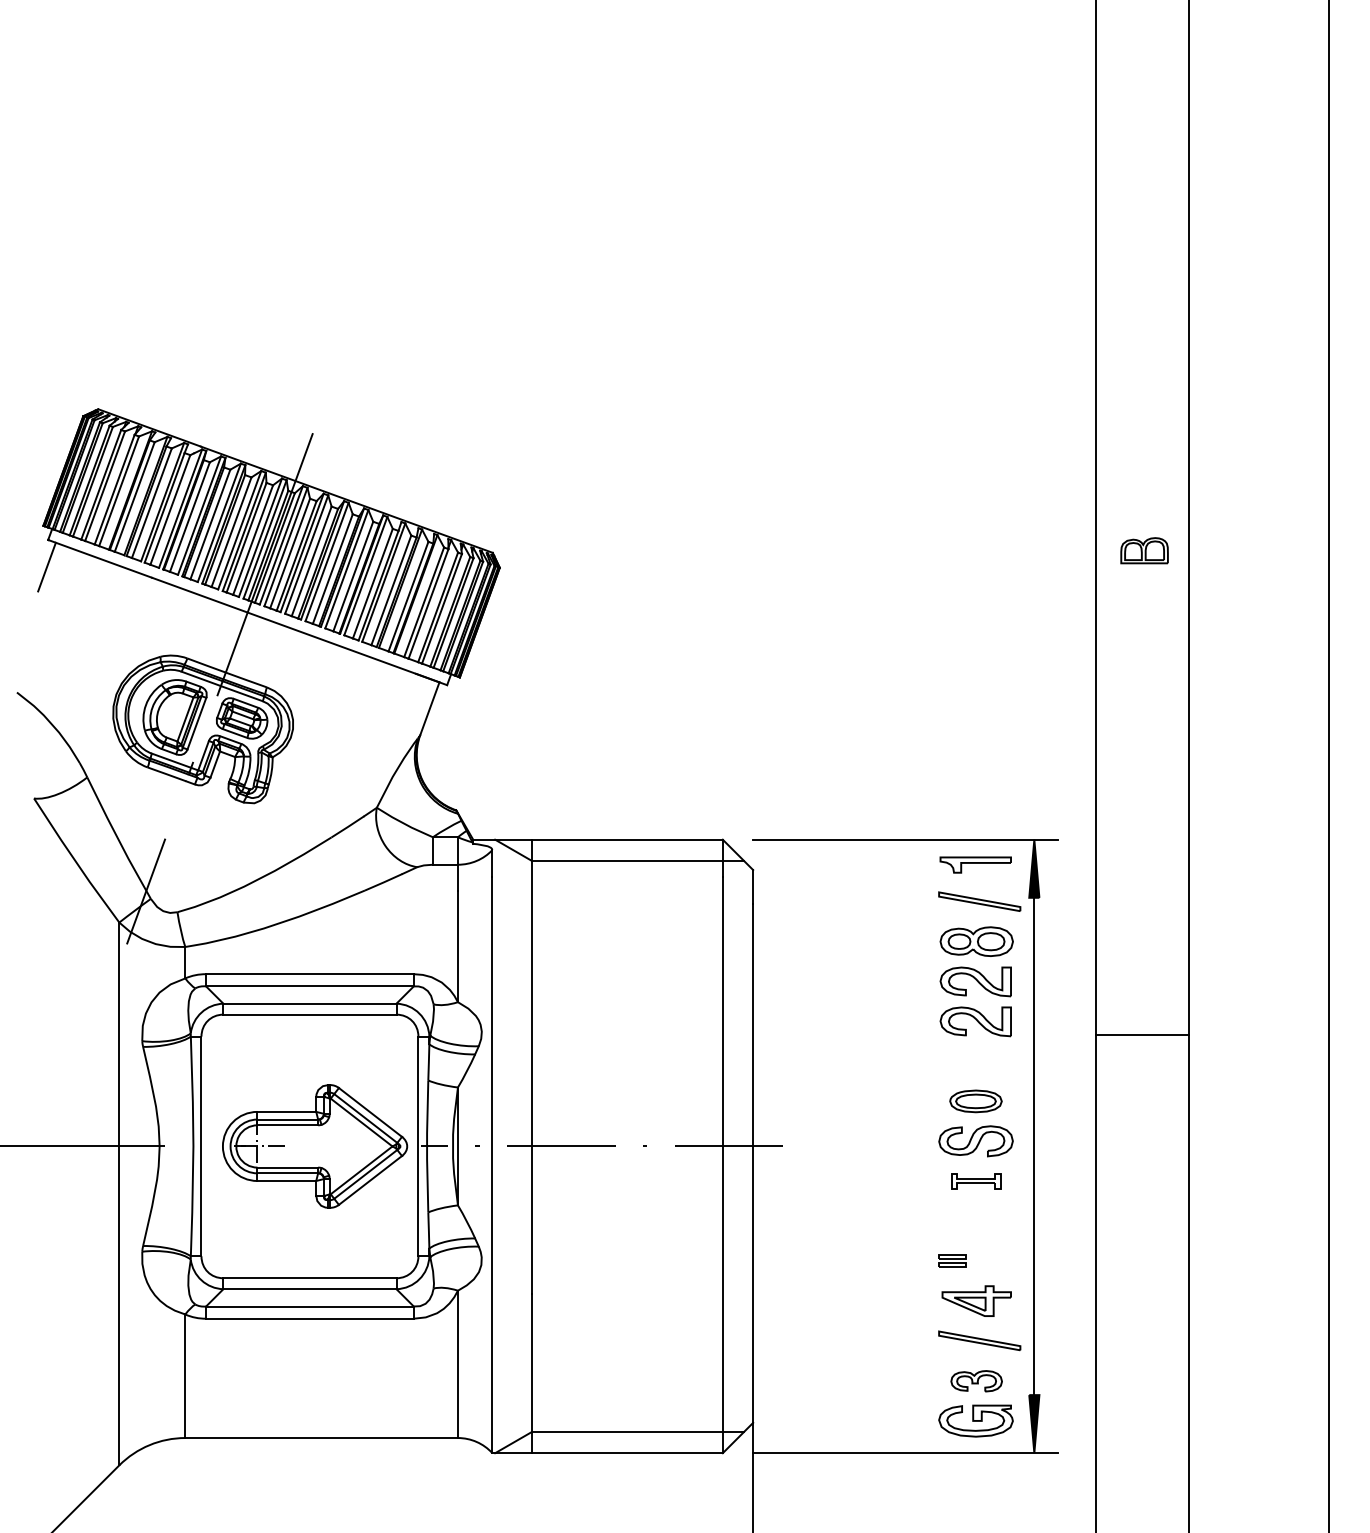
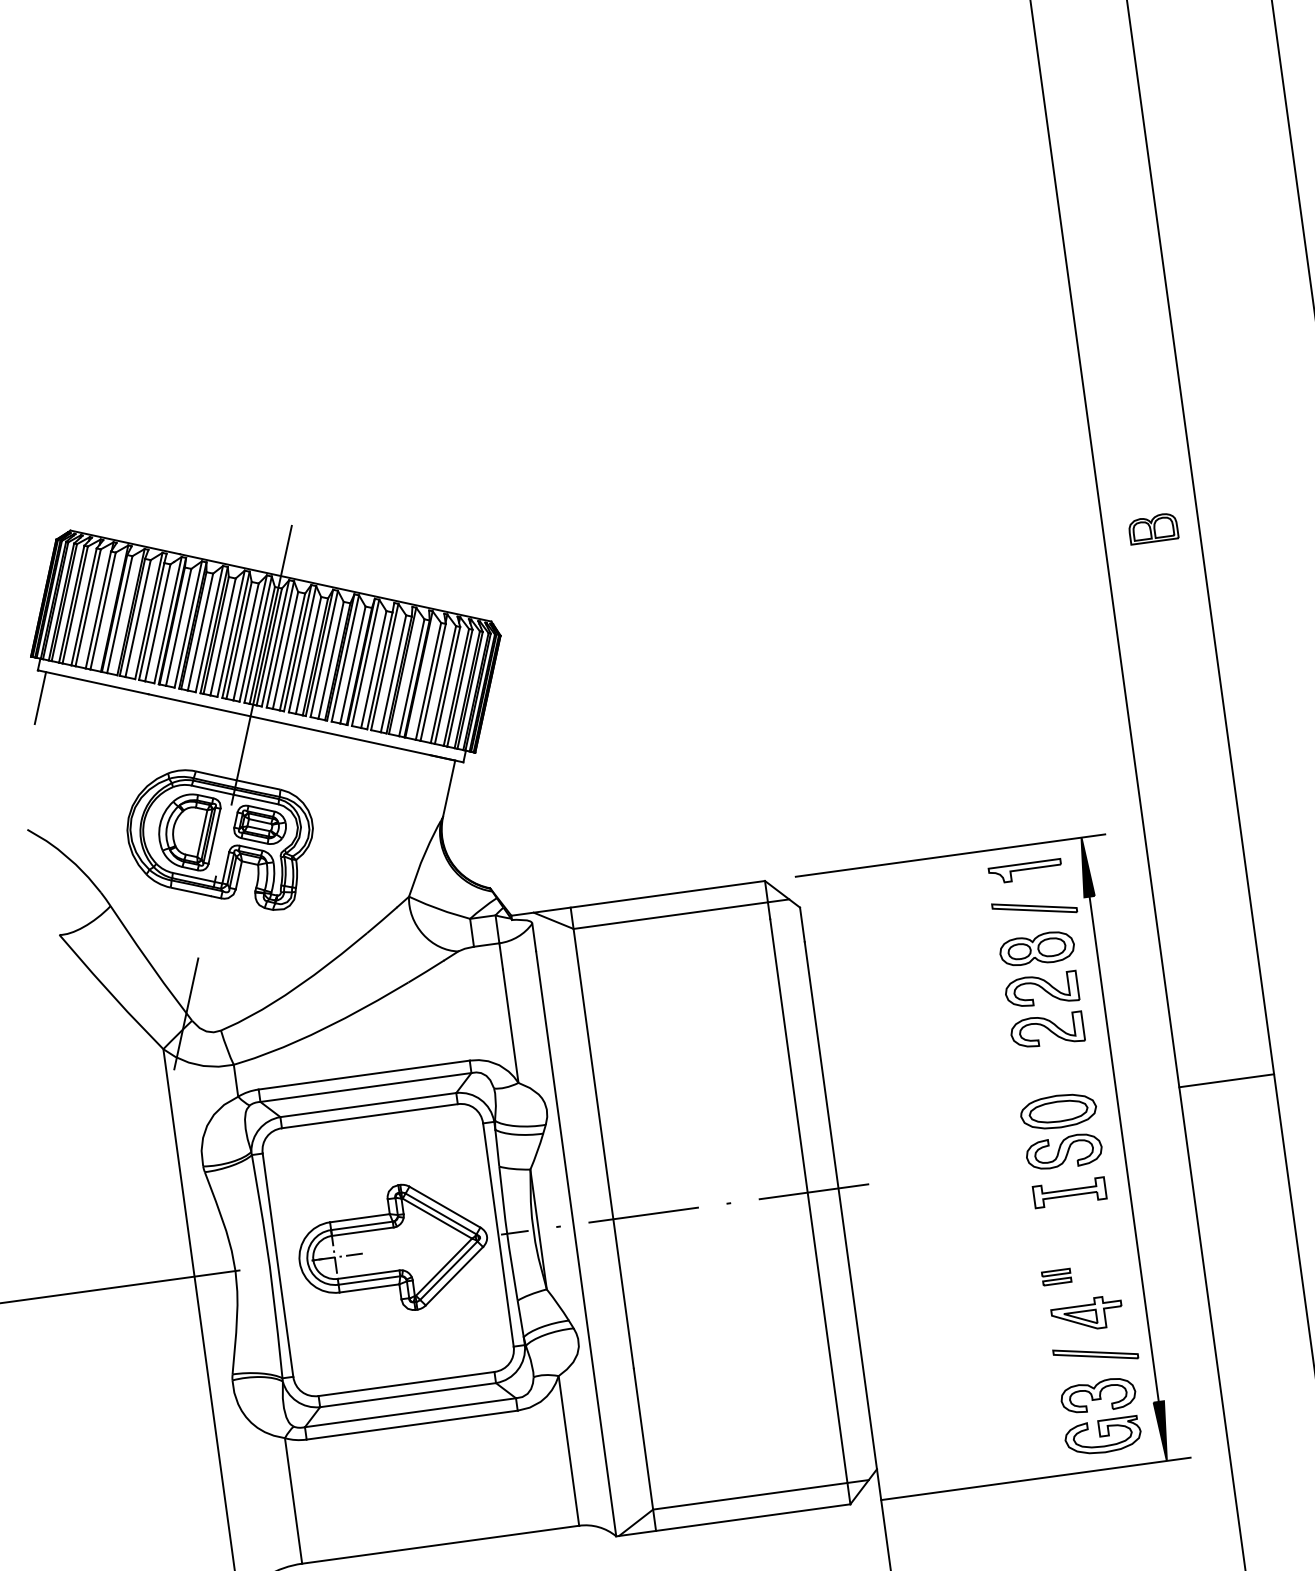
line: (1142, 1034) -> (1226, 1080), moved
part: (975, 1101) -> (1058, 1111), size x1.43
part: (975, 1181) -> (1069, 1193), size x1.43
part: (976, 1380) -> (1098, 1395), size x1.43

